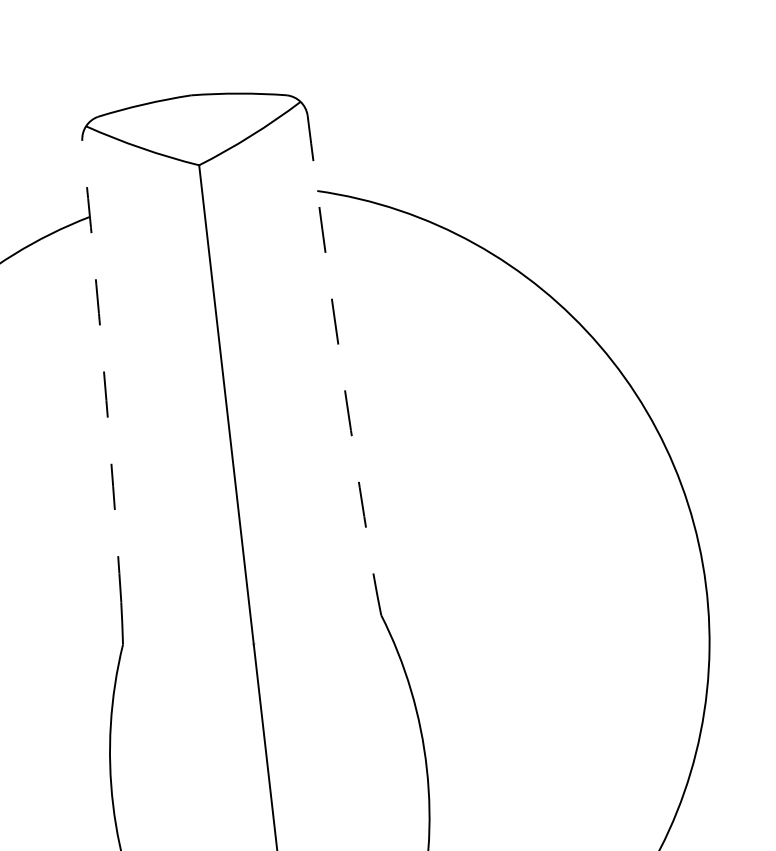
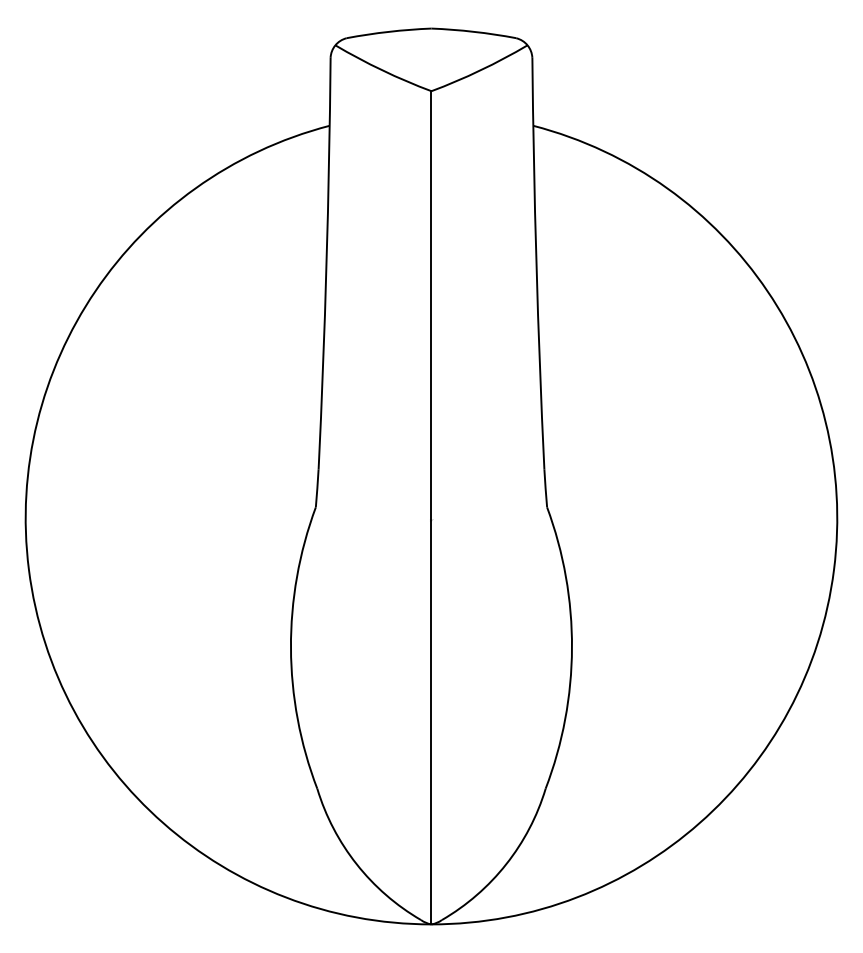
arc: (338, 344) -> (536, 263), dashed -> solid
arc: (103, 371) -> (326, 263), dashed -> solid

